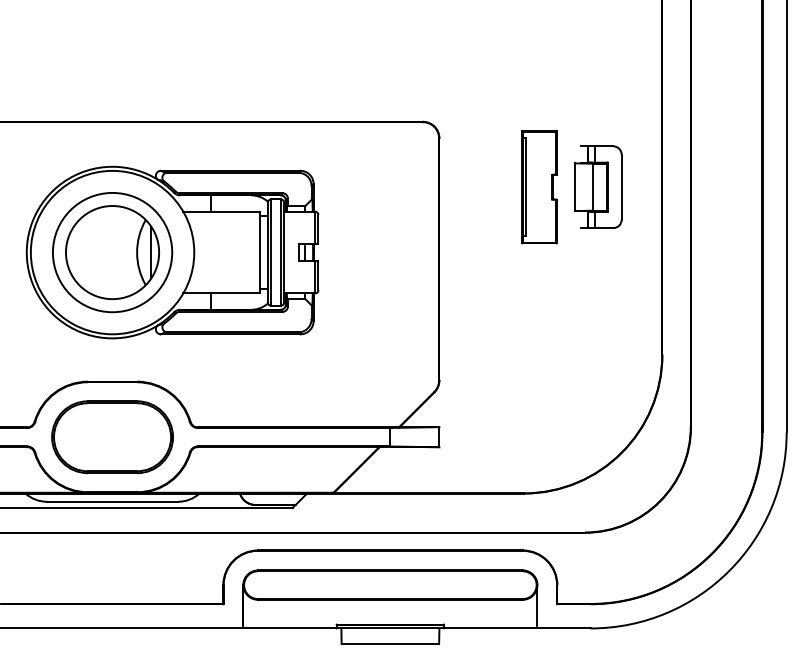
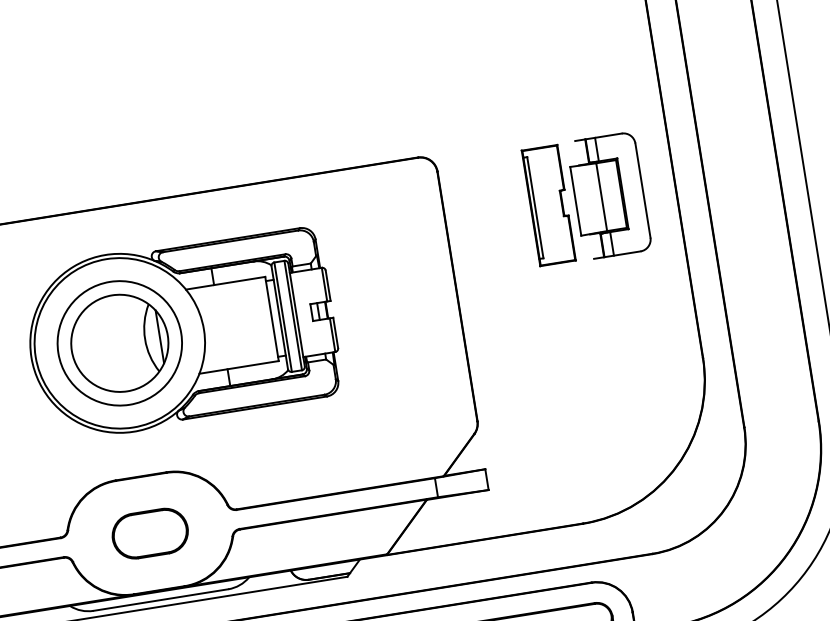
part: (598, 186) -> (609, 195), size x1.4
part: (112, 437) -> (150, 533), size x0.6

